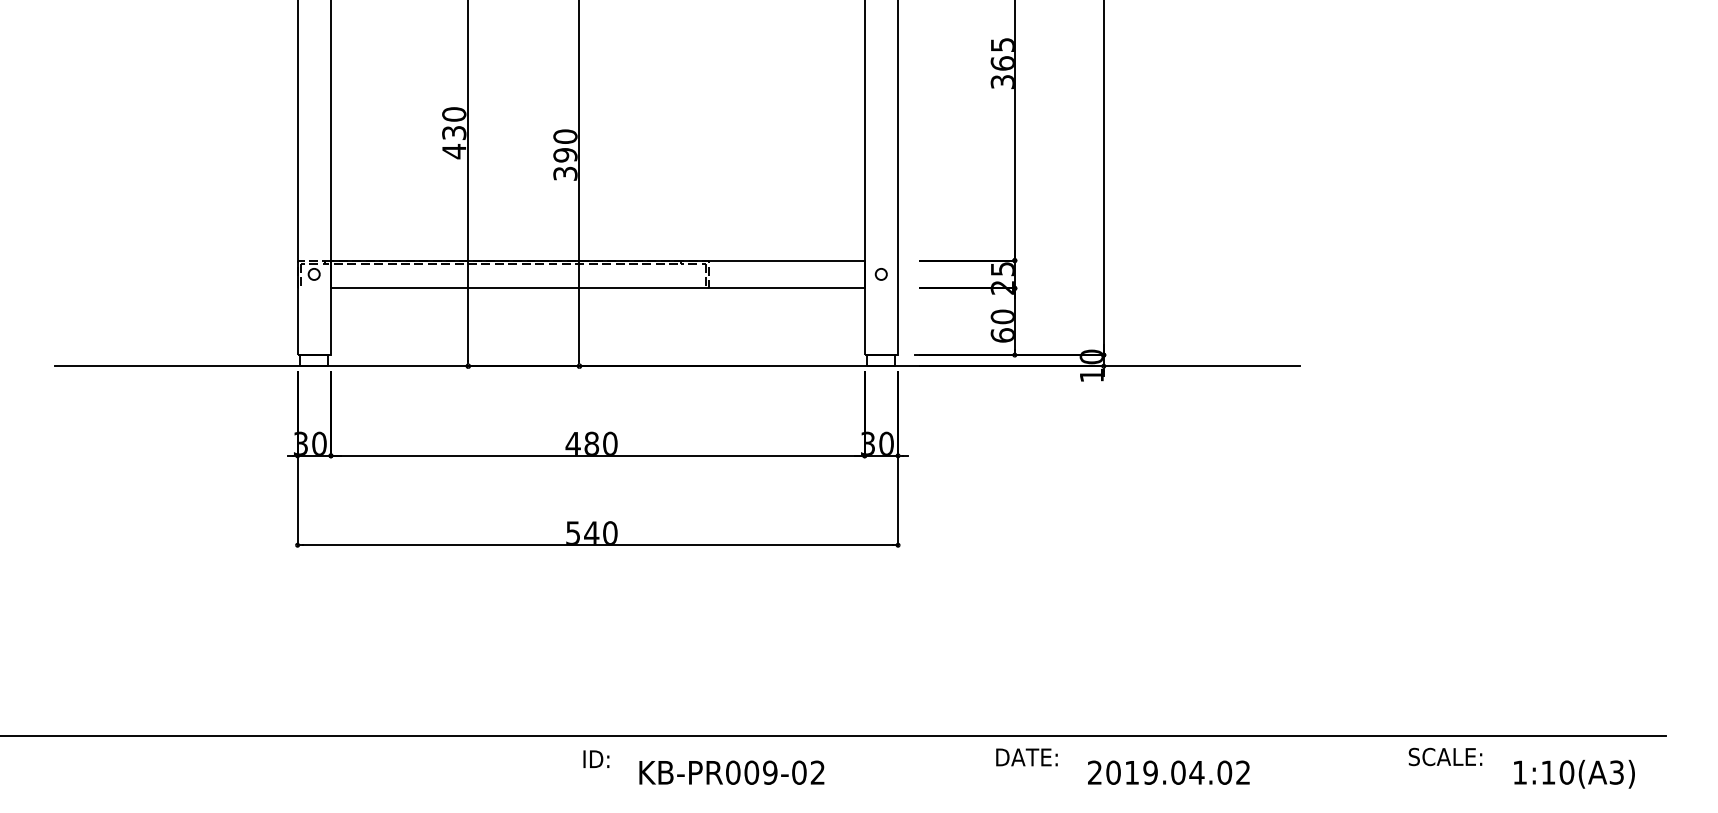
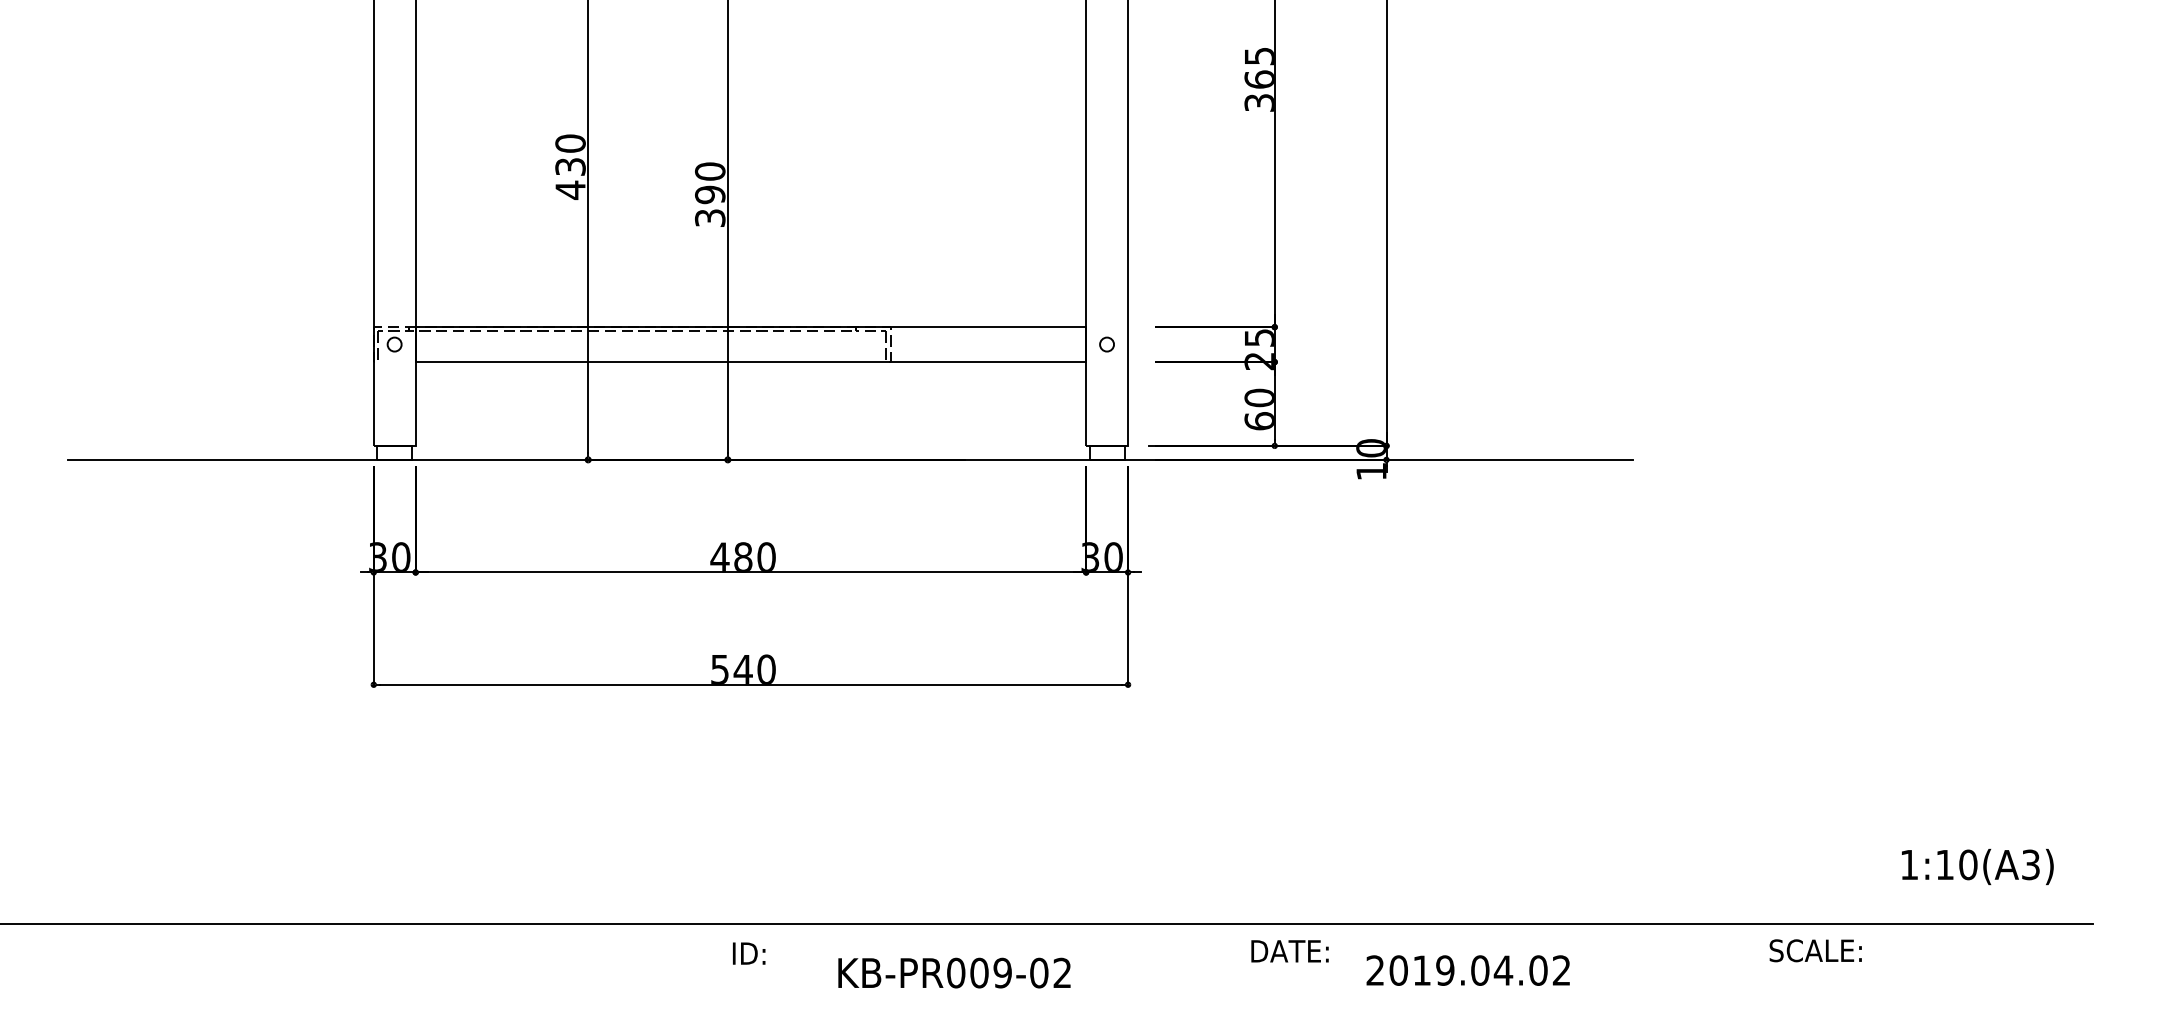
text: (731, 772) -> (954, 972), moved
text: (1574, 773) -> (1977, 866), moved

